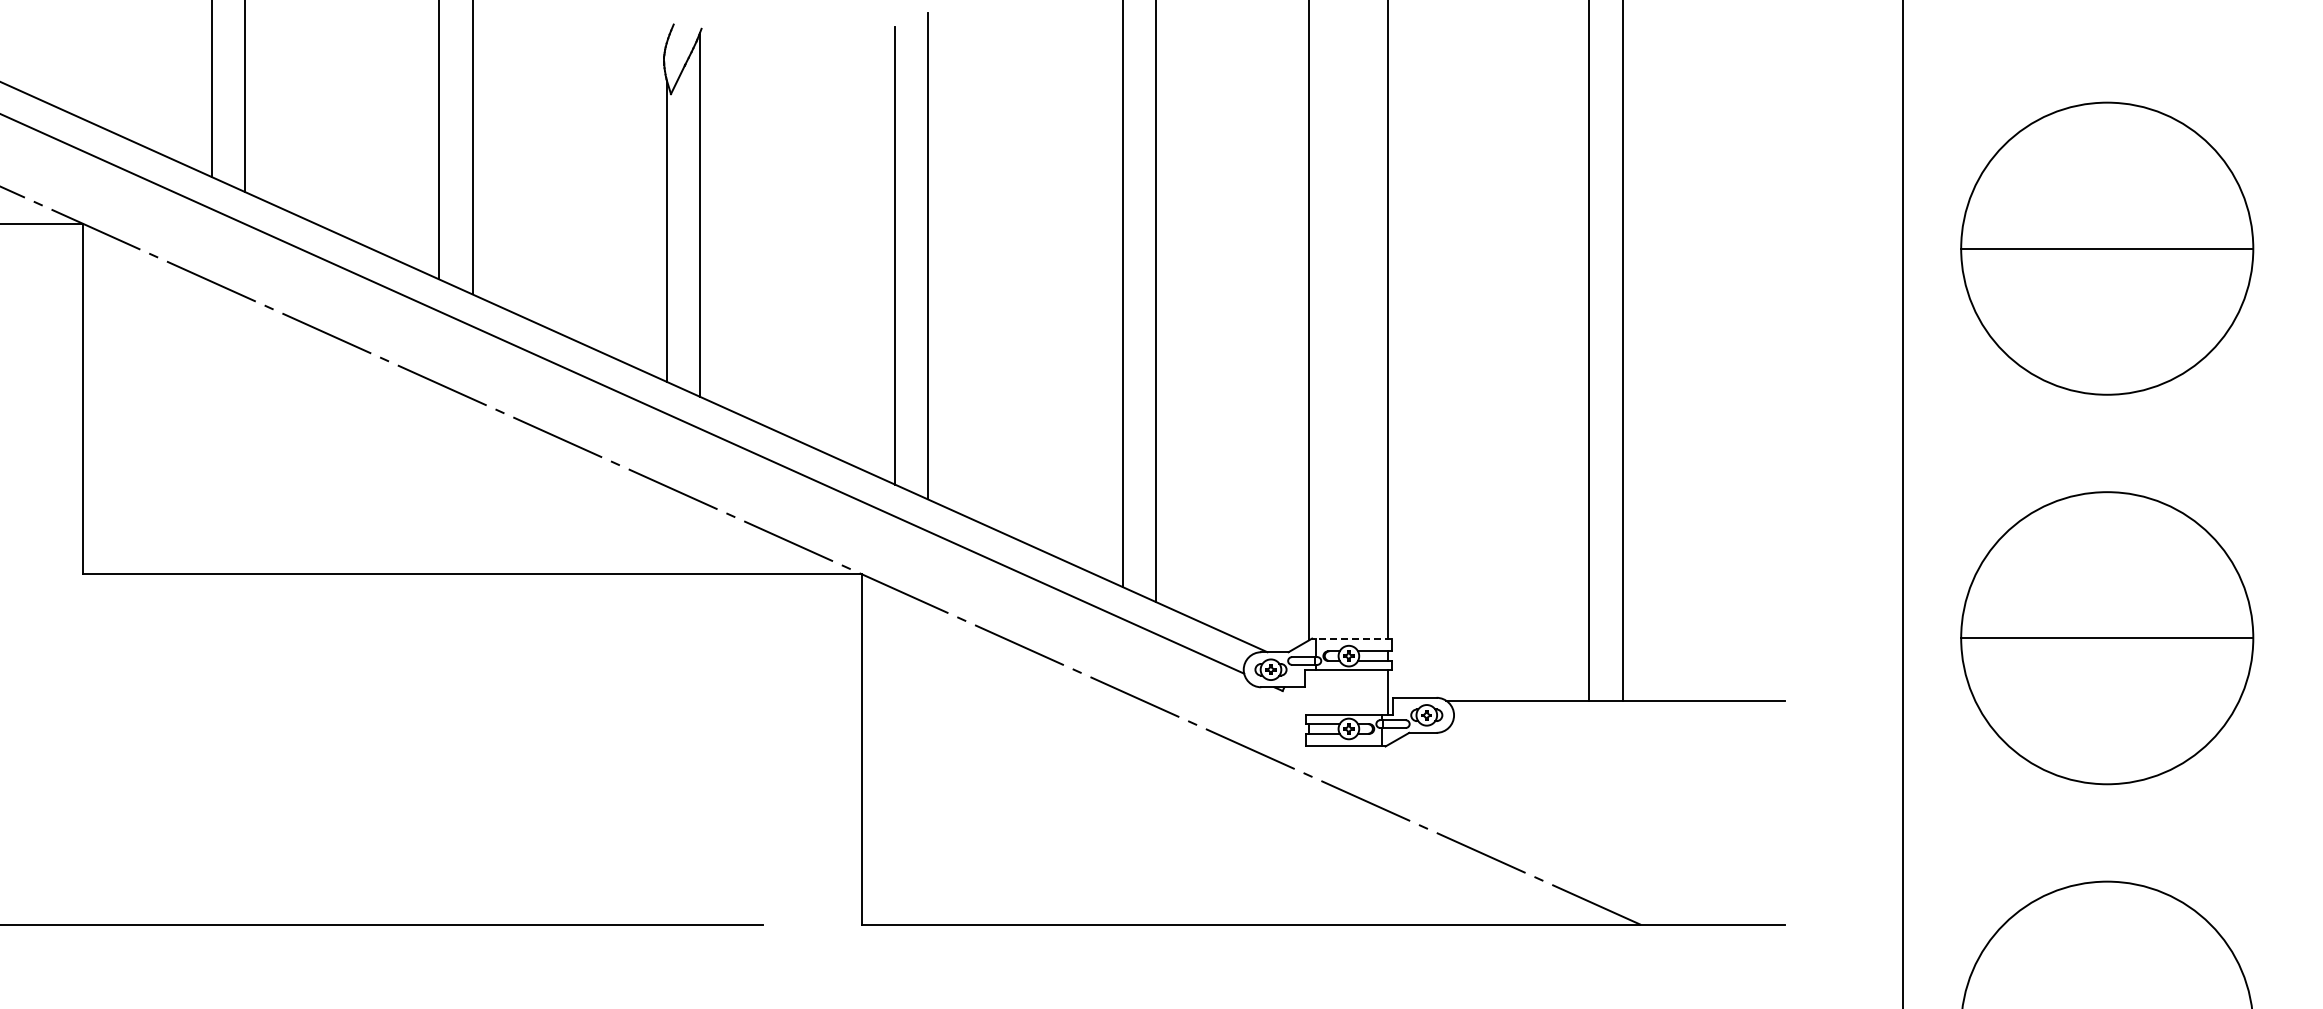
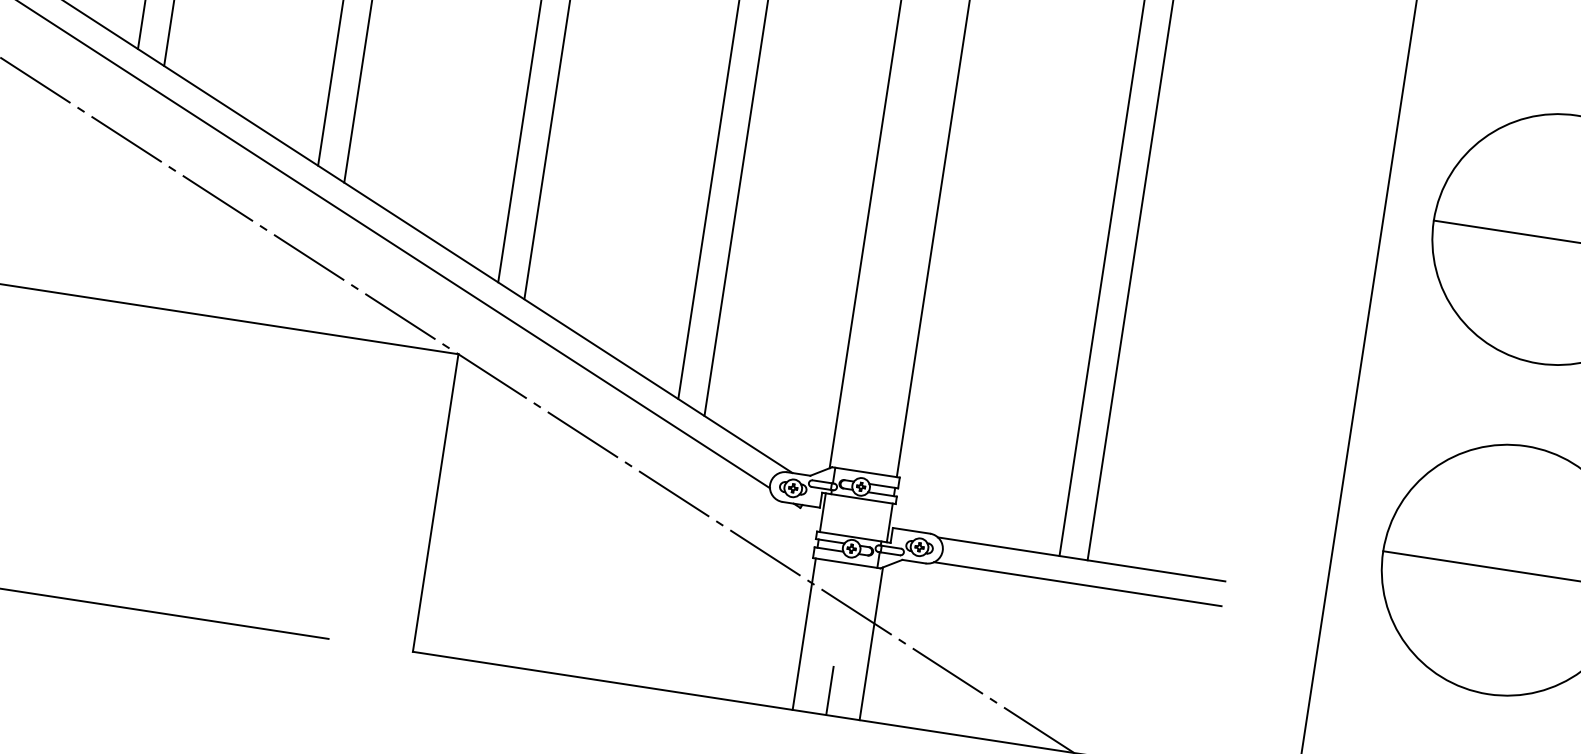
line: (1351, 638) -> (865, 472), dashed -> solid
line: (1309, 692) -> (822, 512), added
line: (1615, 729) -> (1077, 583), added
line: (1388, 834) -> (871, 643), added
line: (1309, 835) -> (804, 634), added
line: (1348, 895) -> (829, 690), added

